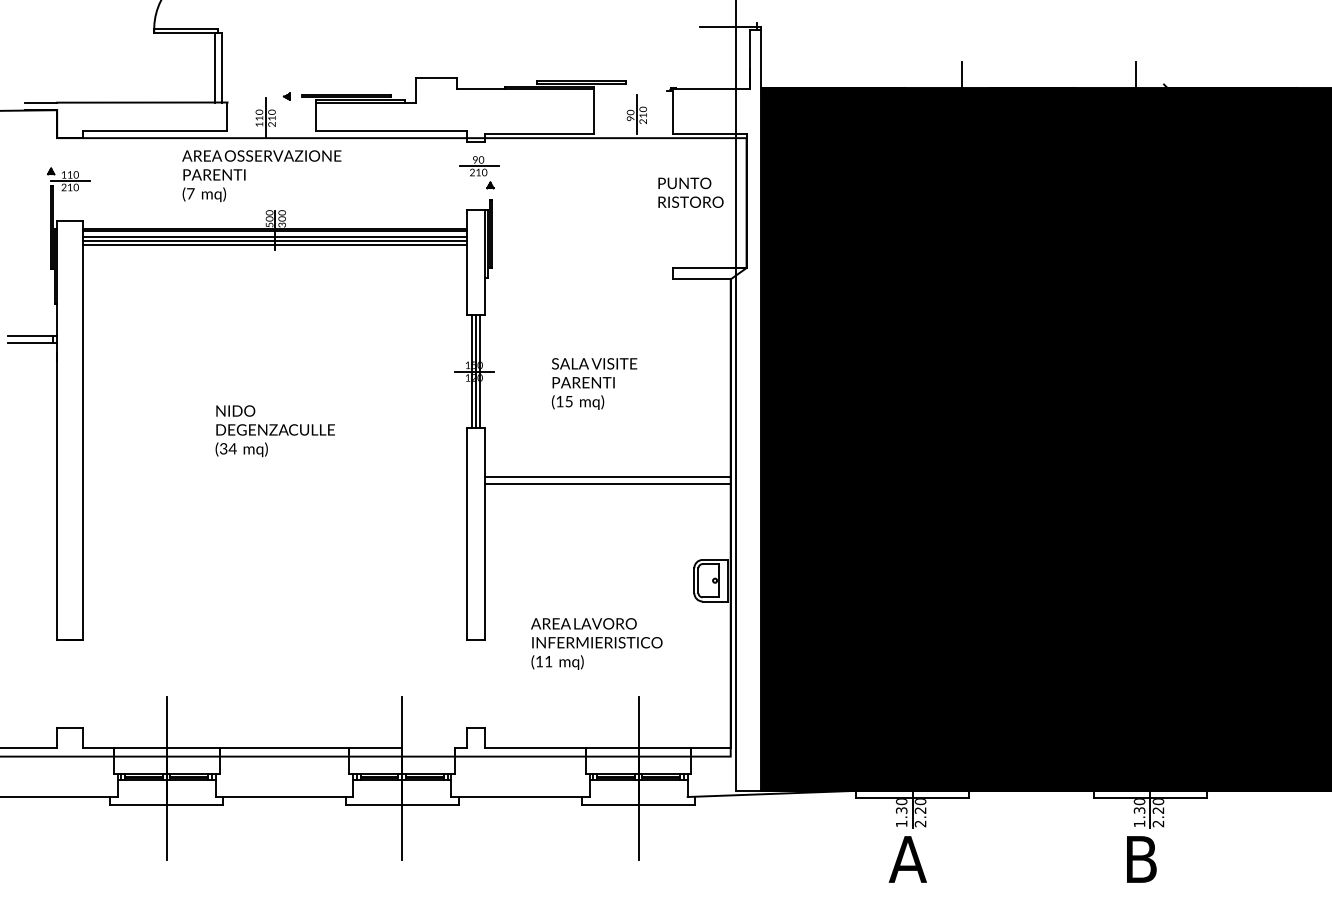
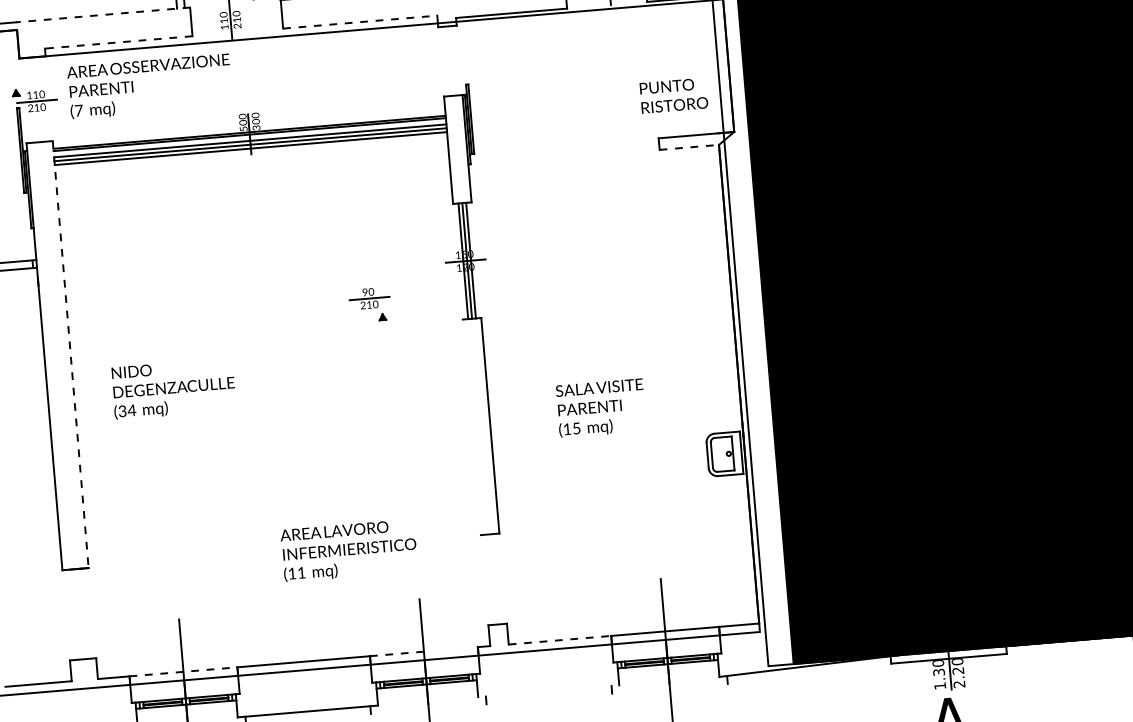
line: (141, 102) -> (102, 14), solid -> dashed
line: (154, 130) -> (118, 42), solid -> dashed
line: (391, 130) -> (360, 22), solid -> dashed
part: (479, 172) -> (370, 304), moved
text: (261, 176) -> (149, 87), moved
text: (690, 192) -> (673, 95), moved
line: (702, 279) -> (690, 147), solid -> dashed
text: (594, 383) -> (601, 407), moved
line: (82, 430) -> (70, 354), solid -> dashed
text: (274, 431) -> (172, 389), moved
line: (607, 476) -> (610, 356), removed
line: (607, 484) -> (610, 364), removed
line: (467, 533) -> (472, 426), removed
text: (596, 643) -> (348, 550), moved
line: (166, 748) -> (183, 672), solid -> dashed
line: (375, 748) -> (396, 654), solid -> dashed
line: (536, 748) -> (560, 640), solid -> dashed
line: (520, 797) -> (548, 691), removed
line: (401, 804) -> (428, 709), removed
line: (638, 804) -> (669, 688), removed

